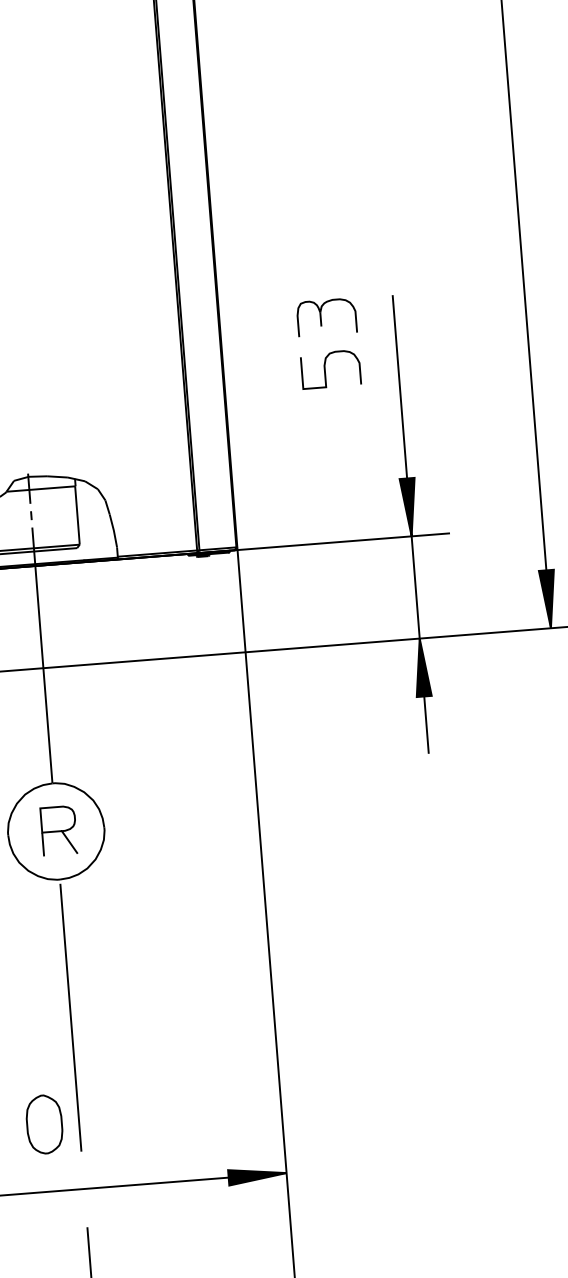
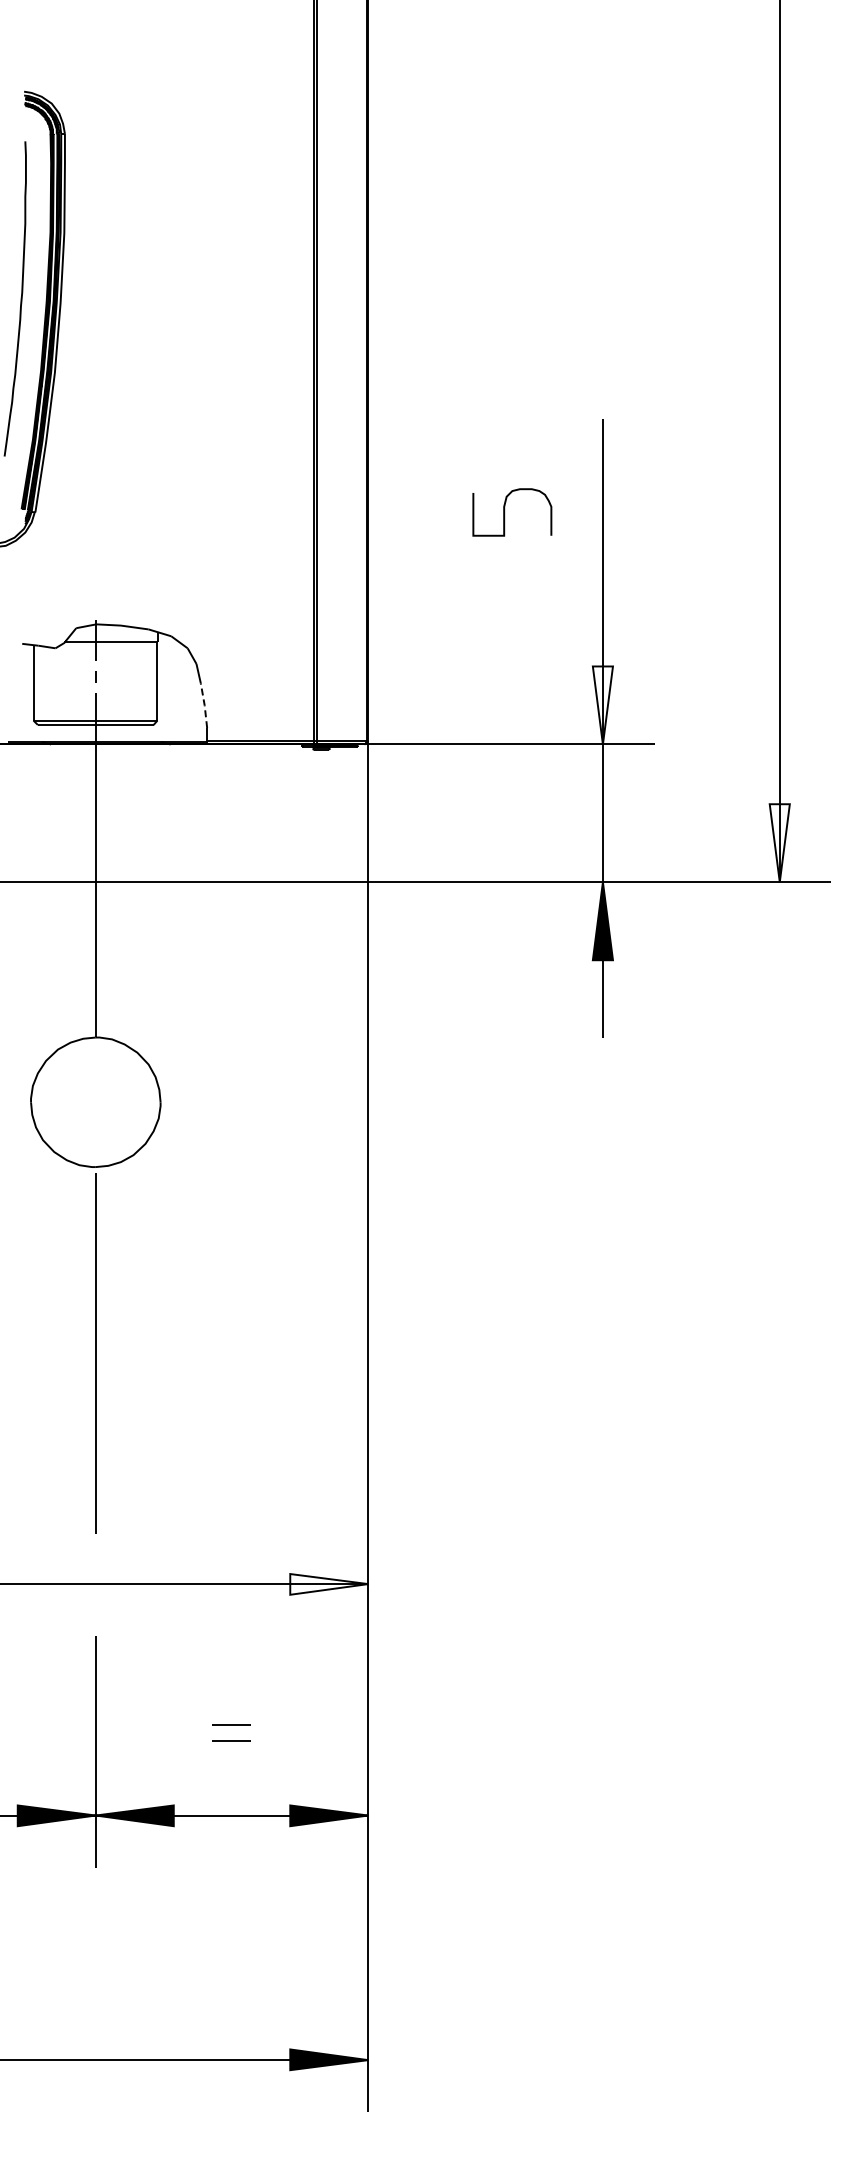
part: (320, 317) -> (504, 441), removed
fill: (409, 507) -> (602, 705), removed
line: (113, 530) -> (204, 705), solid -> dashed
fill: (548, 599) -> (779, 843), removed
part: (58, 830) -> (99, 1101), removed
part: (44, 1124) -> (49, 1493), removed
fill: (257, 1175) -> (329, 1584), removed

